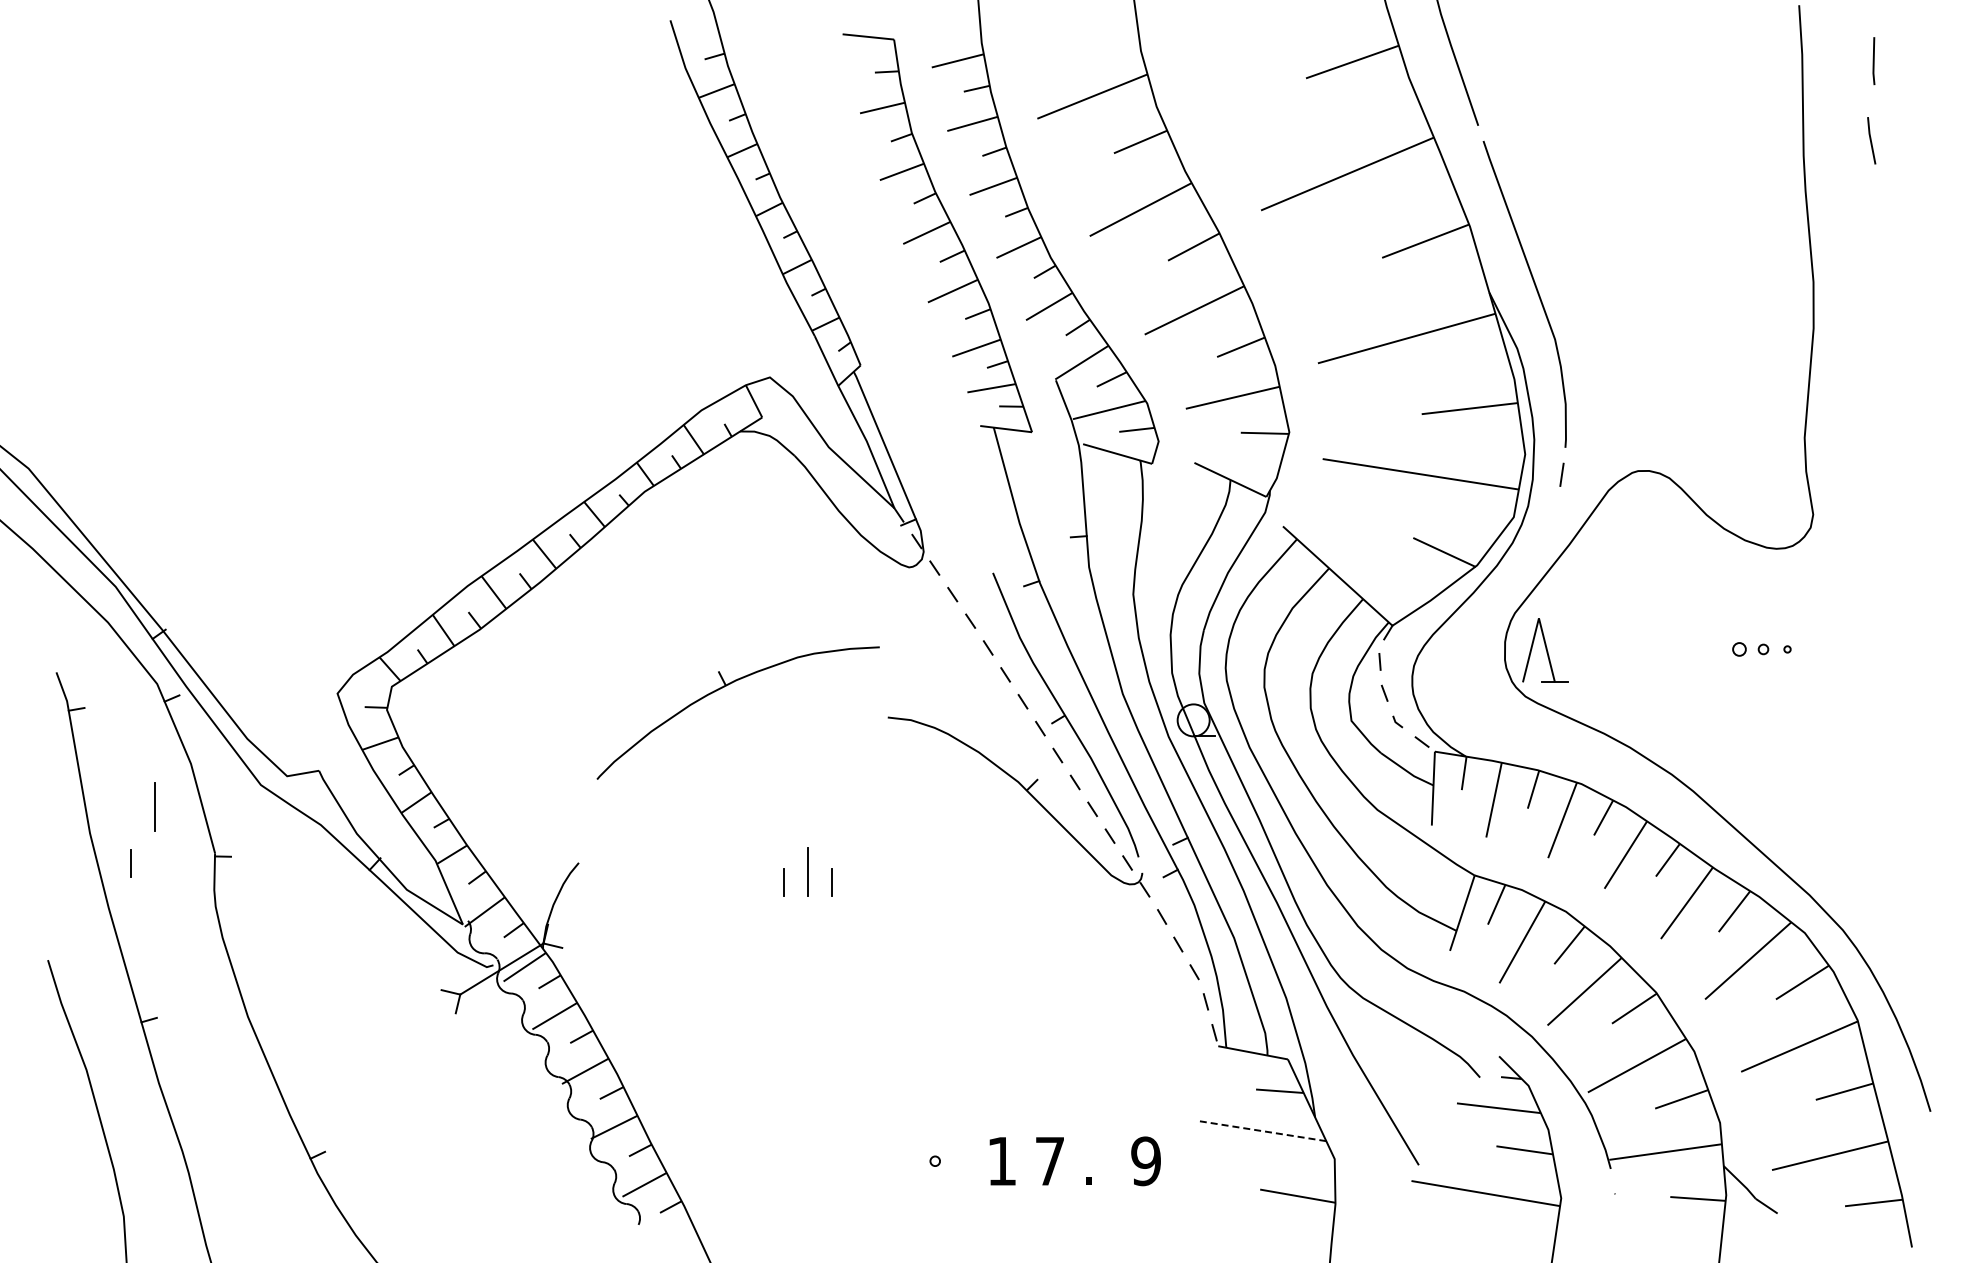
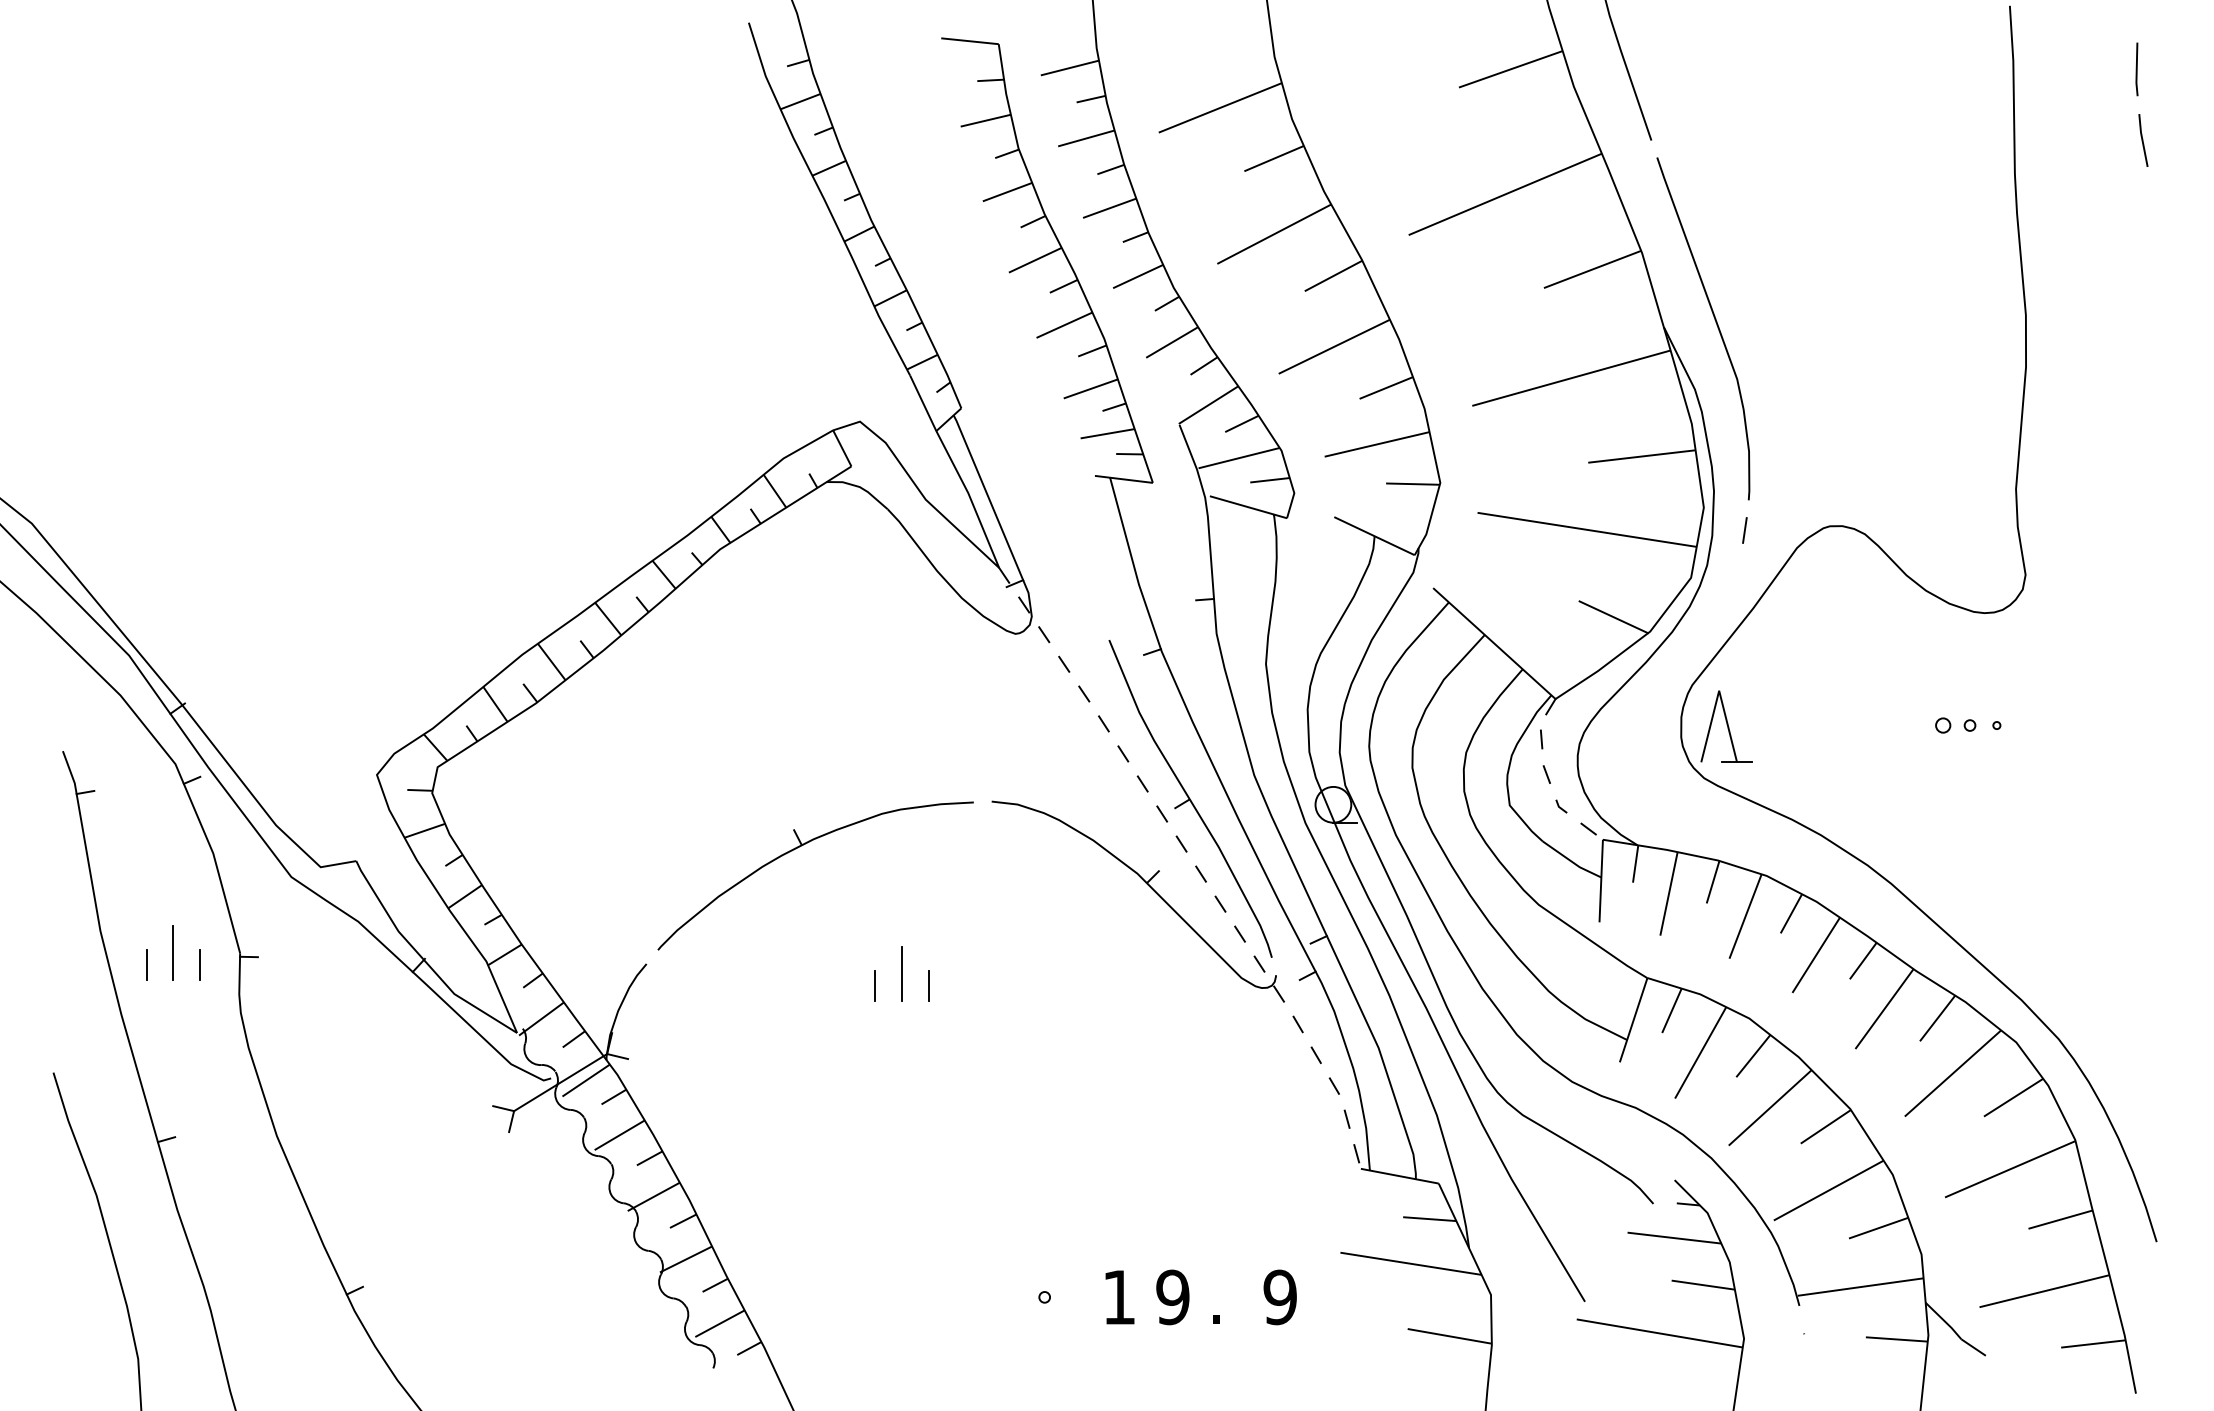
line: (1873, 61) -> (2136, 69), moved
line: (1871, 140) -> (2143, 140), moved
part: (724, 687) -> (800, 847), moved
line: (154, 806) -> (172, 952), moved
line: (179, 863) -> (200, 964), added
line: (1263, 1131) -> (1411, 1264), dashed -> solid
text: (1049, 1161) -> (1172, 1297), 7 -> 9

